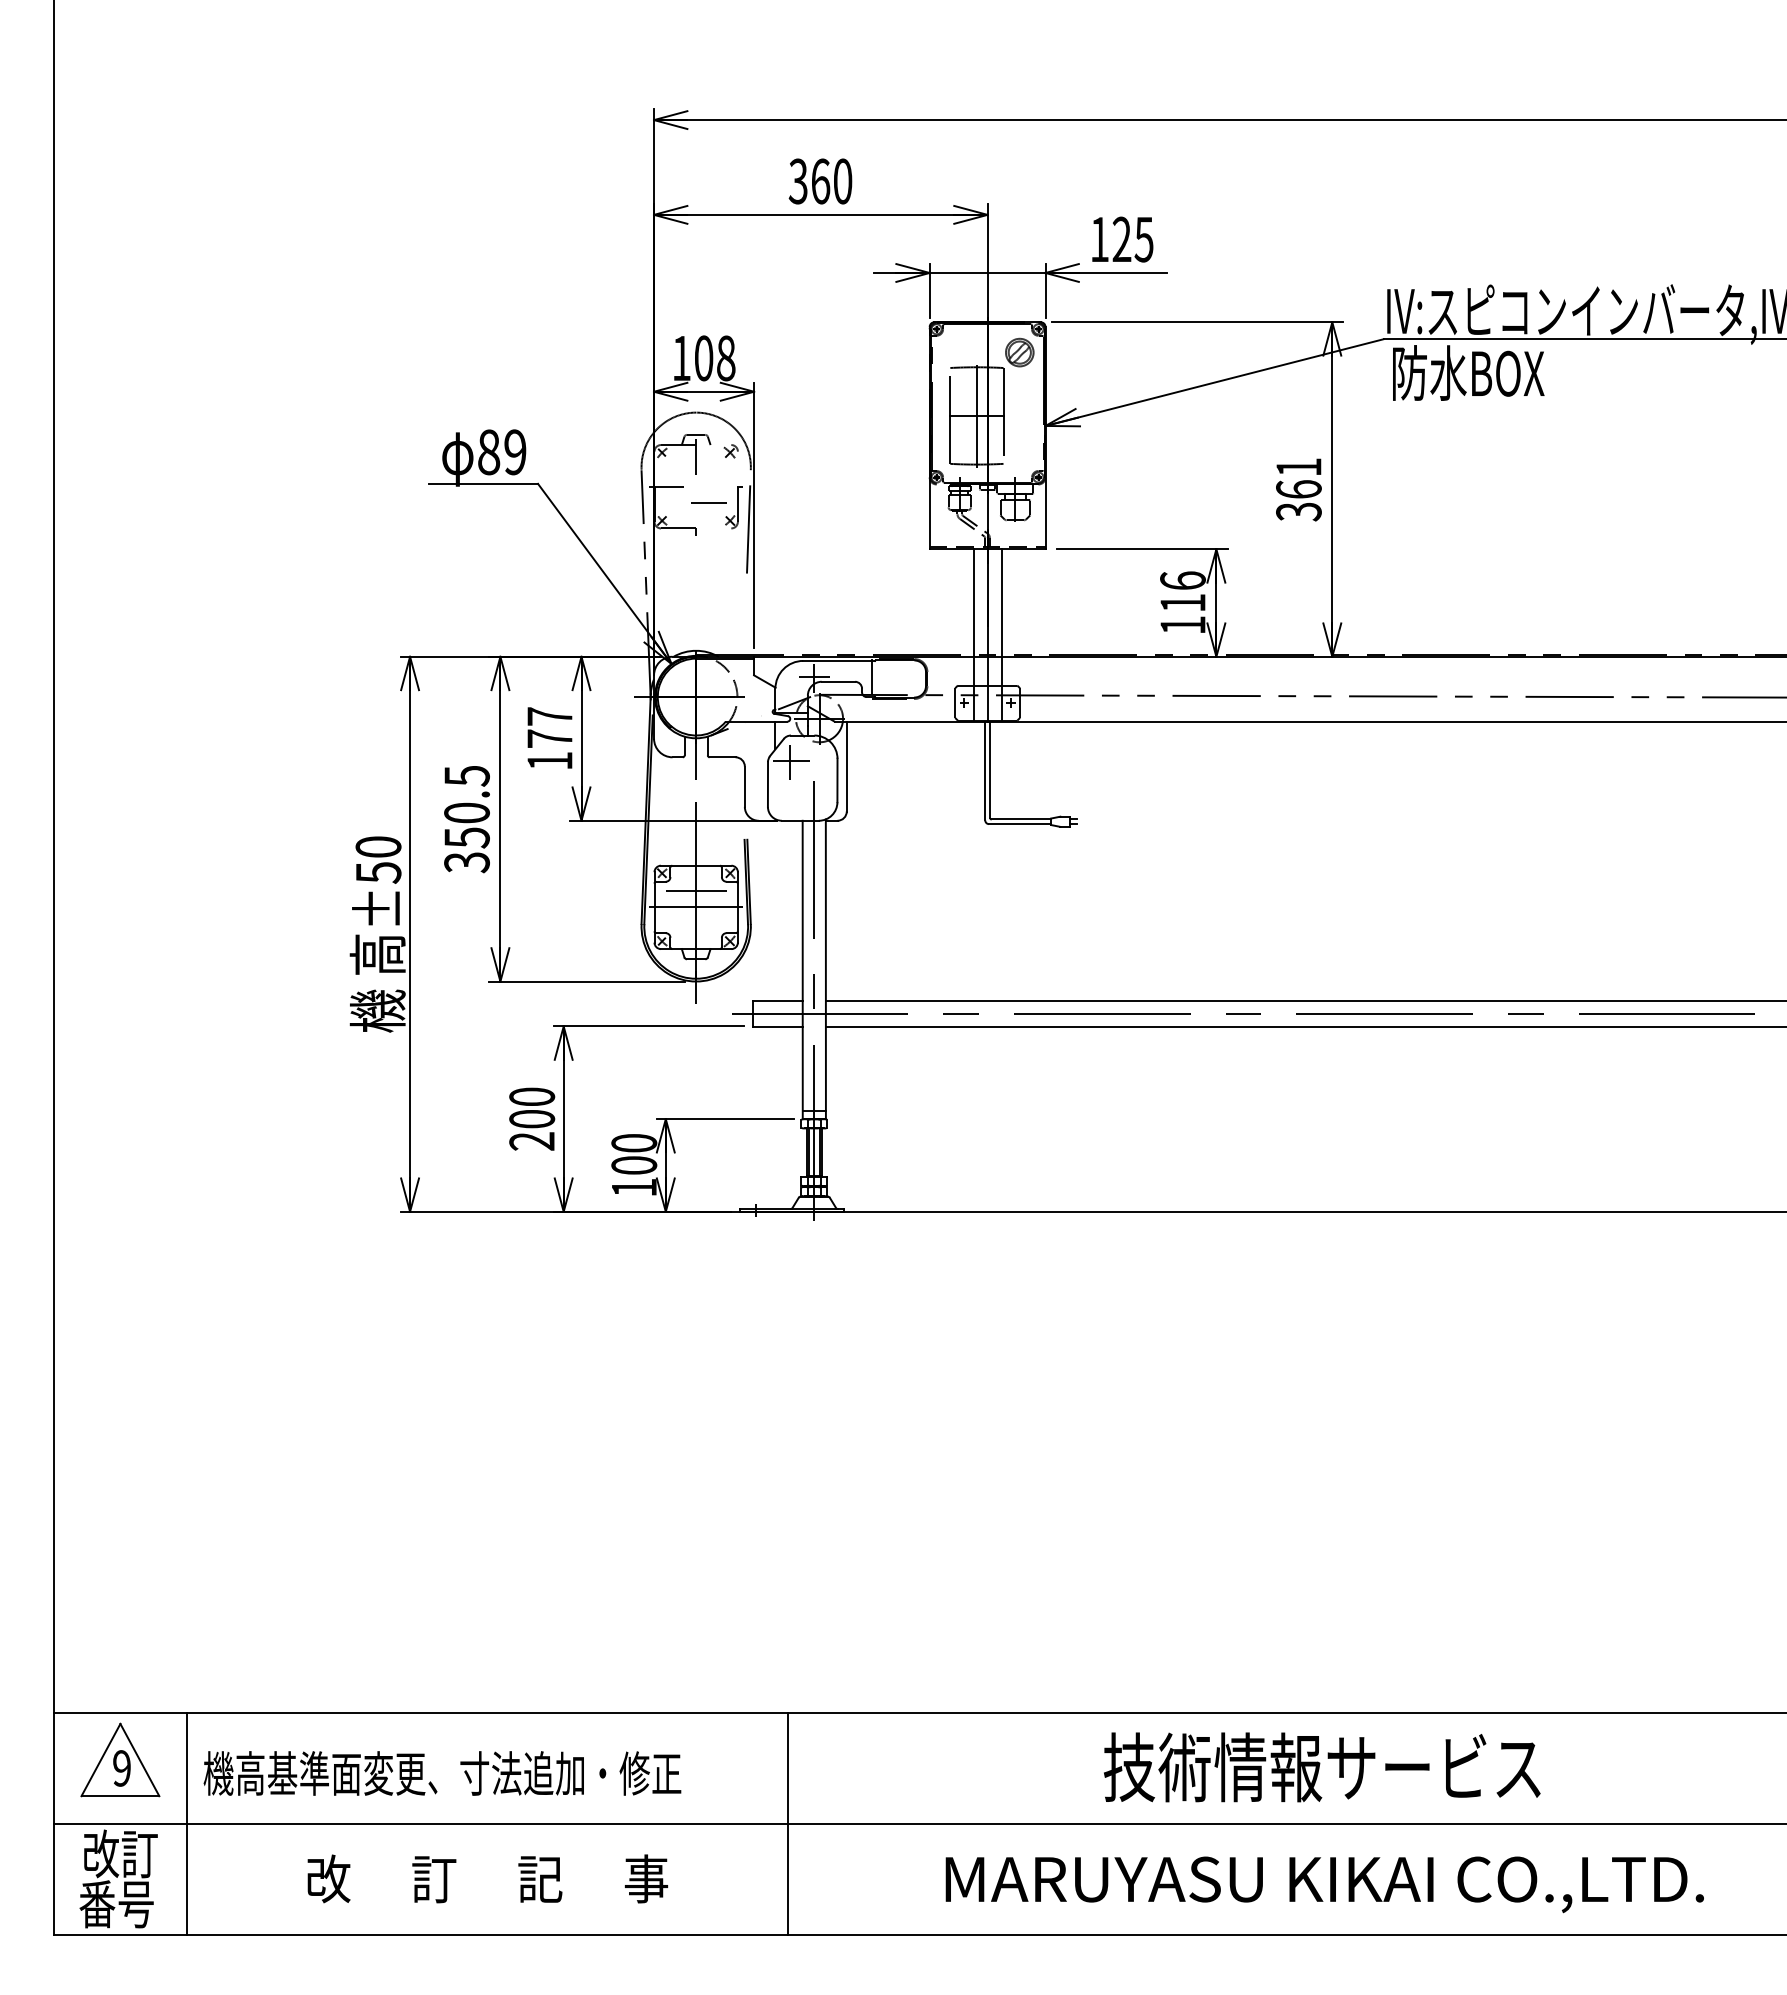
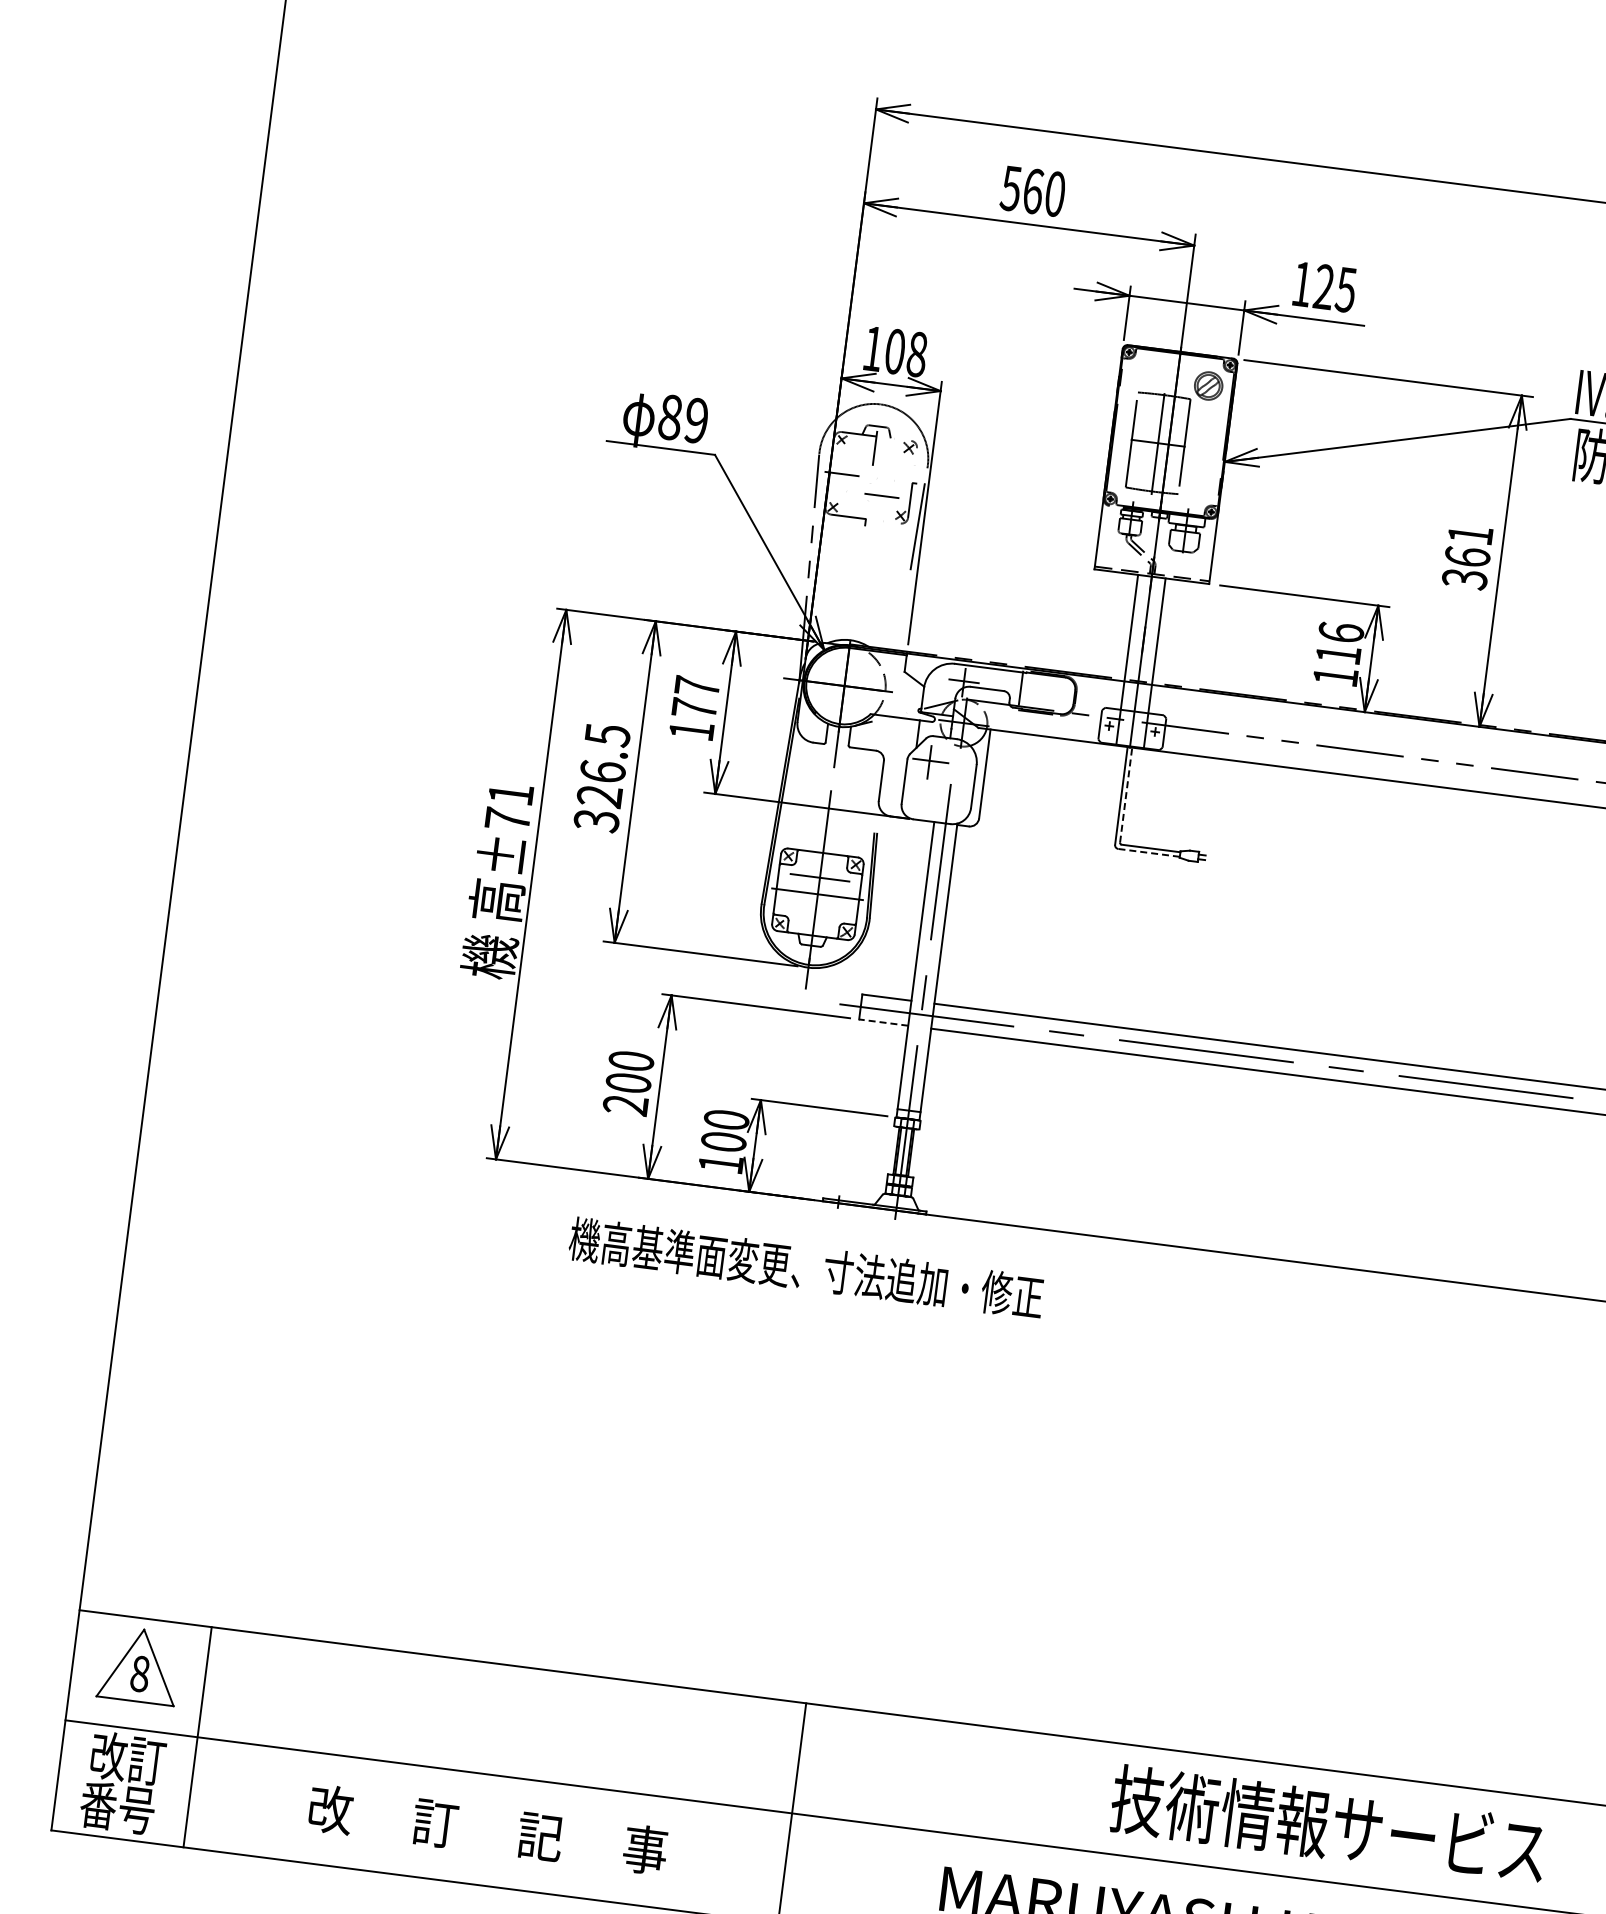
text: (798, 180) -> (1011, 187), 360 -> 560
line: (989, 769) -> (1125, 794), solid -> dashed
line: (1019, 824) -> (1148, 853), solid -> dashed
text: (466, 825) -> (600, 784), 350.5 -> 326.5
text: (378, 859) -> (509, 806), ±50 -> ±71
line: (777, 1026) -> (883, 1022), solid -> dashed
text: (121, 1768) -> (139, 1673), 9 -> 8
text: (442, 1773) -> (806, 1268), moved

